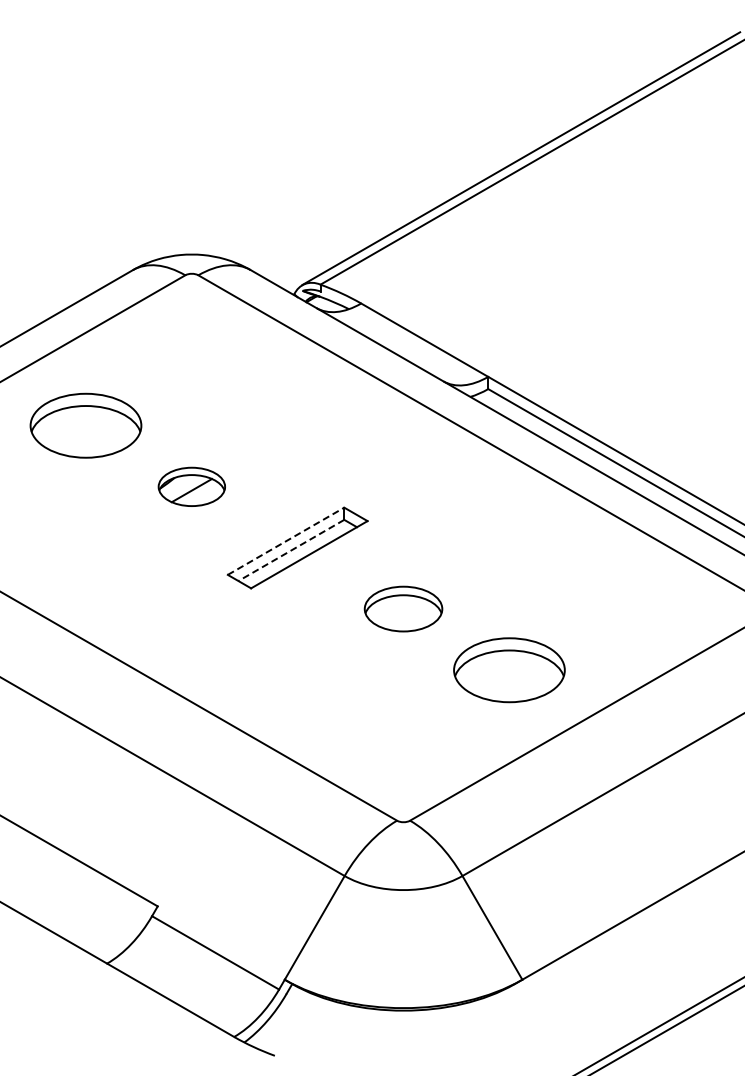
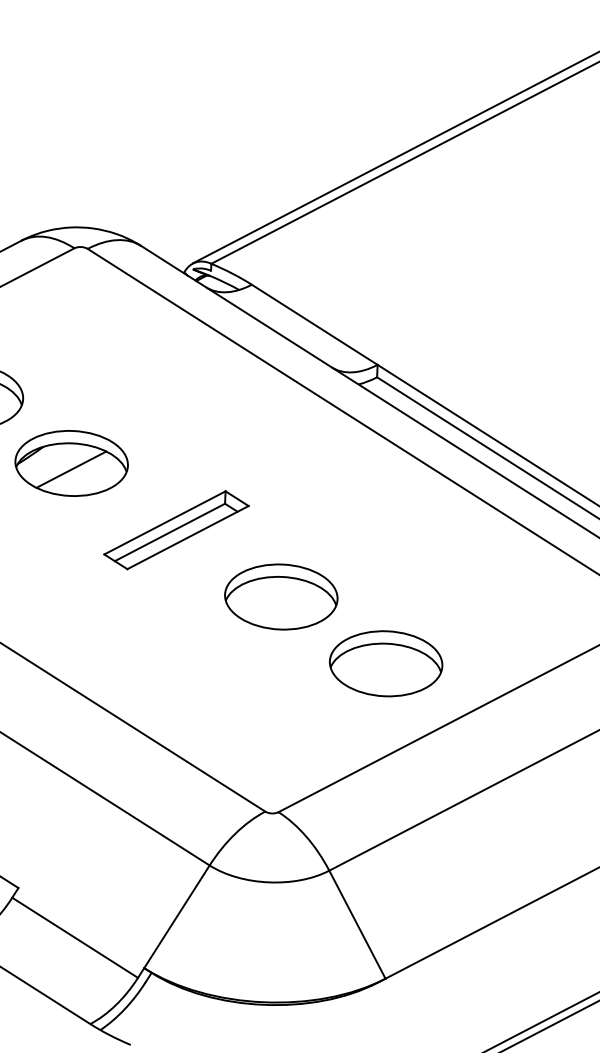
part: (191, 486) -> (71, 463), size x1.67
line: (286, 541) -> (165, 523), dashed -> solid
line: (290, 550) -> (169, 532), dashed -> solid
part: (403, 608) -> (281, 596), size x1.43

